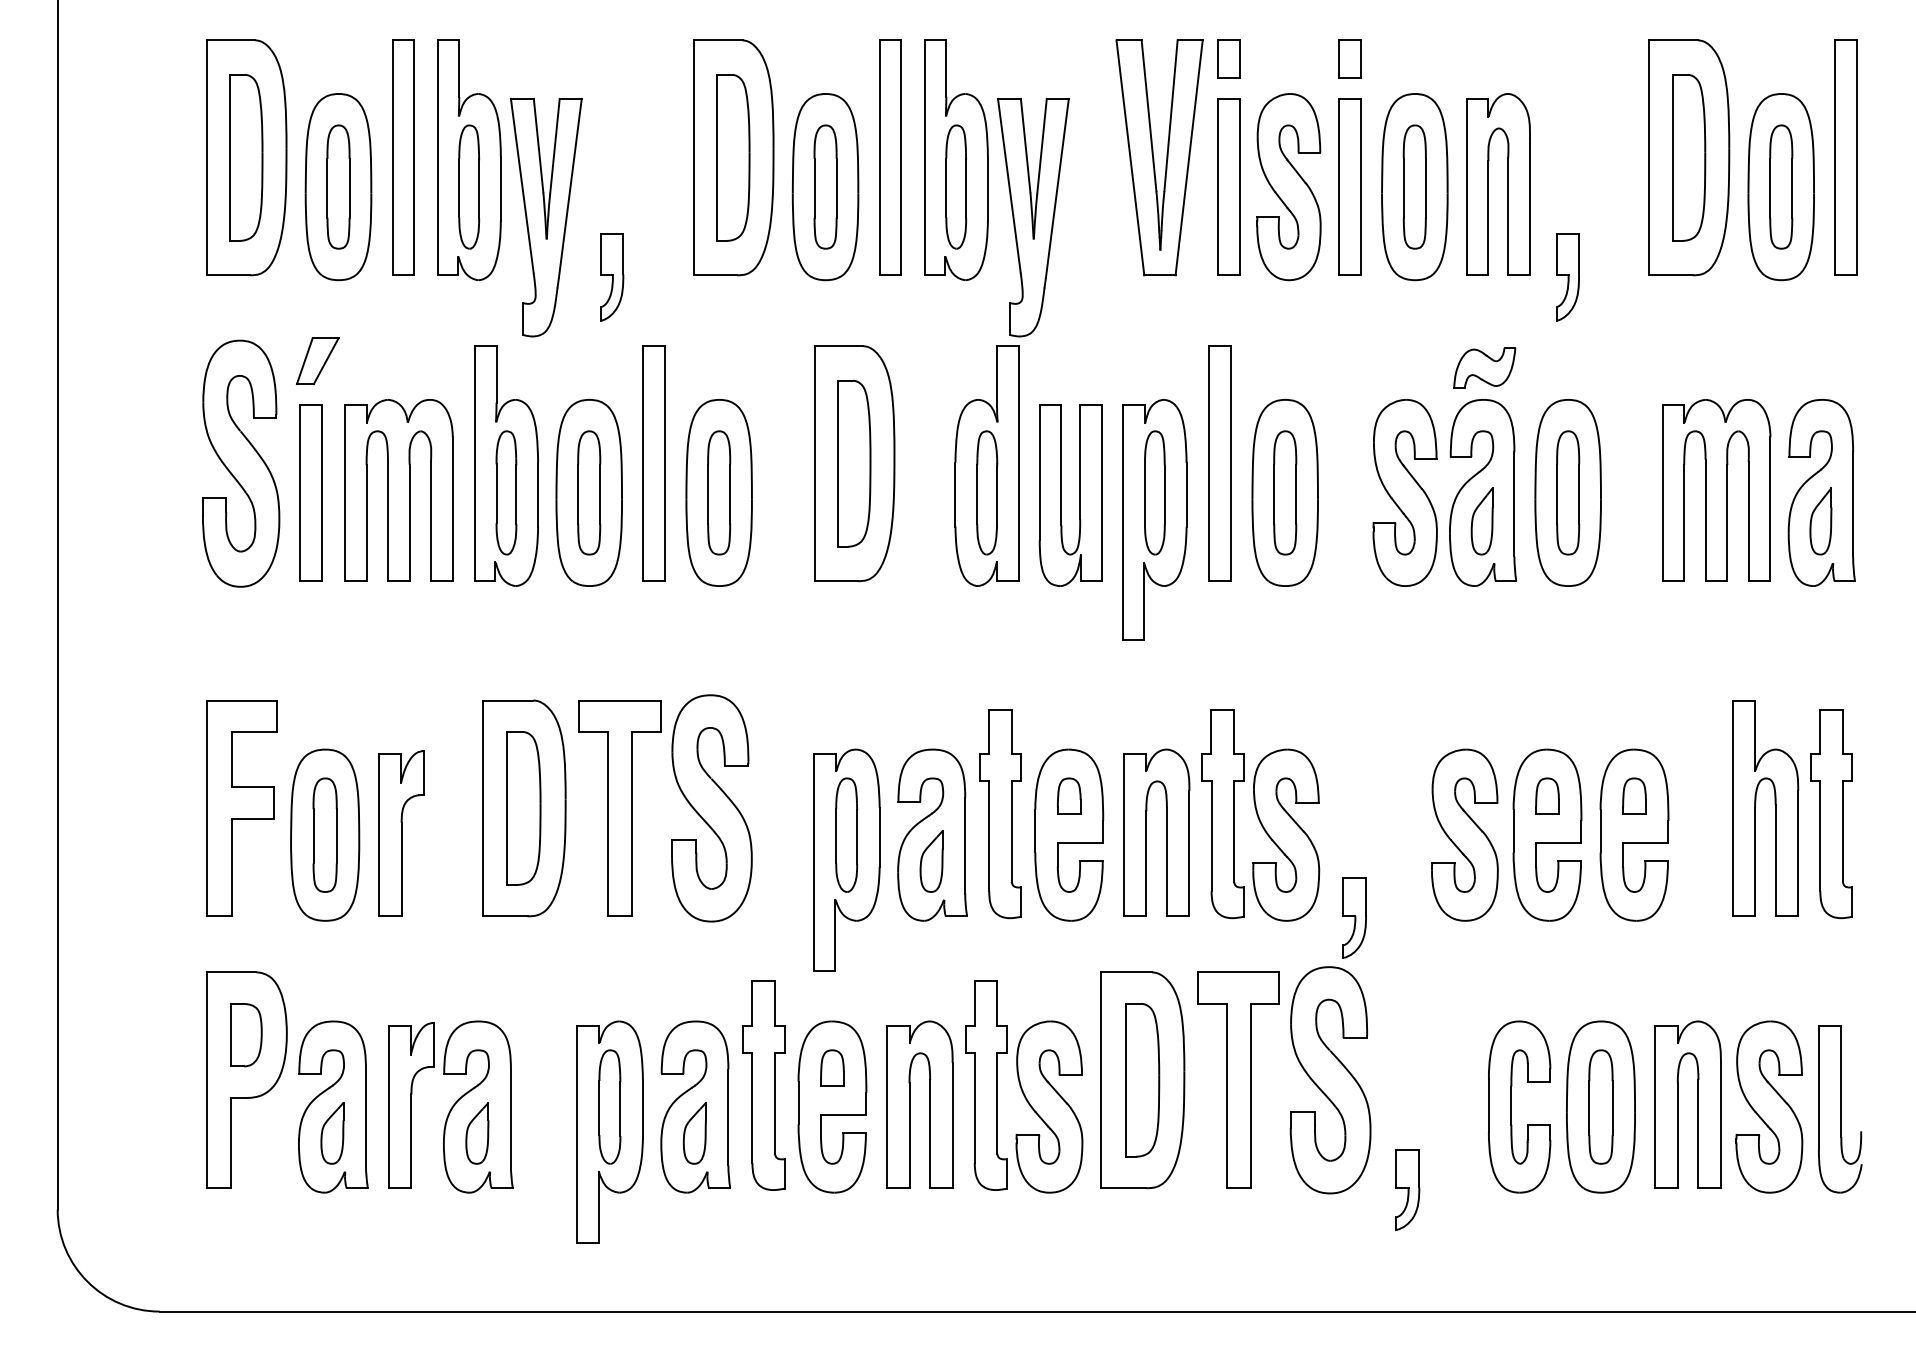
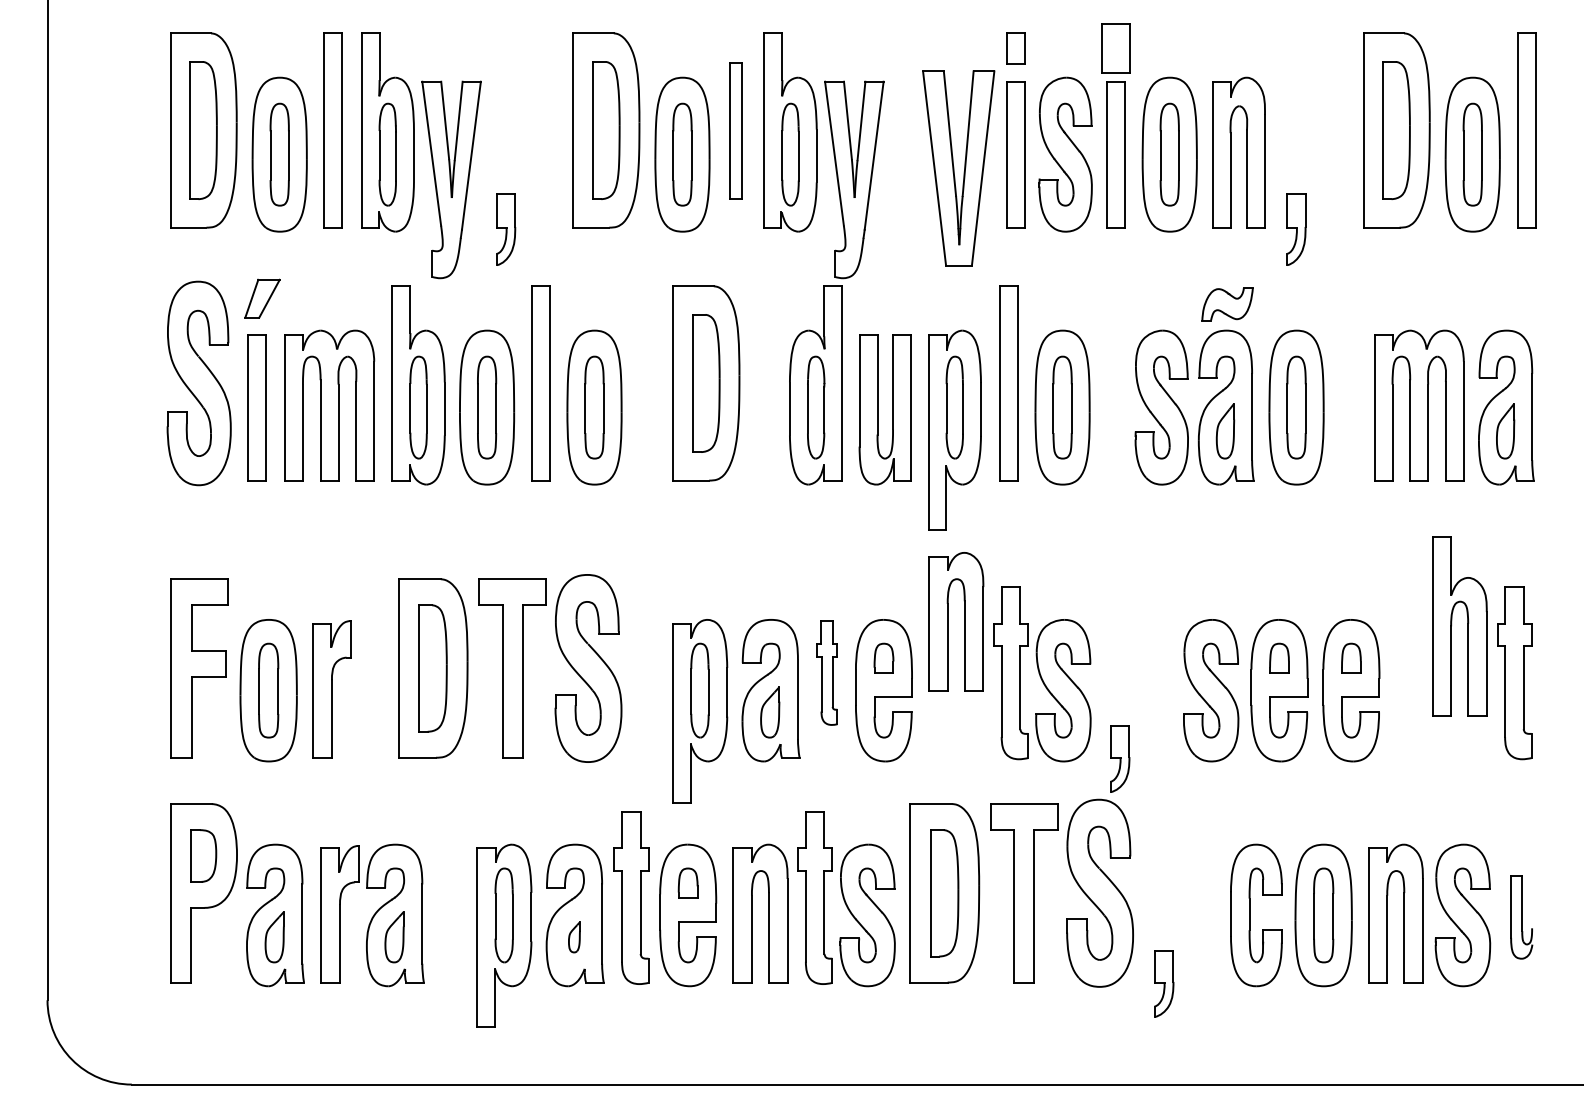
part: (1349, 58) -> (1115, 48), size x1.6
part: (889, 157) -> (735, 130), size x0.7
part: (1159, 157) -> (958, 168), moved
part: (1755, 808) -> (1451, 626), moved
part: (999, 814) -> (826, 673), size x0.6
part: (1147, 832) -> (948, 621), moved
part: (1840, 1109) -> (1521, 917), size x0.6
part: (694, 1133) -> (574, 937), size x0.6

